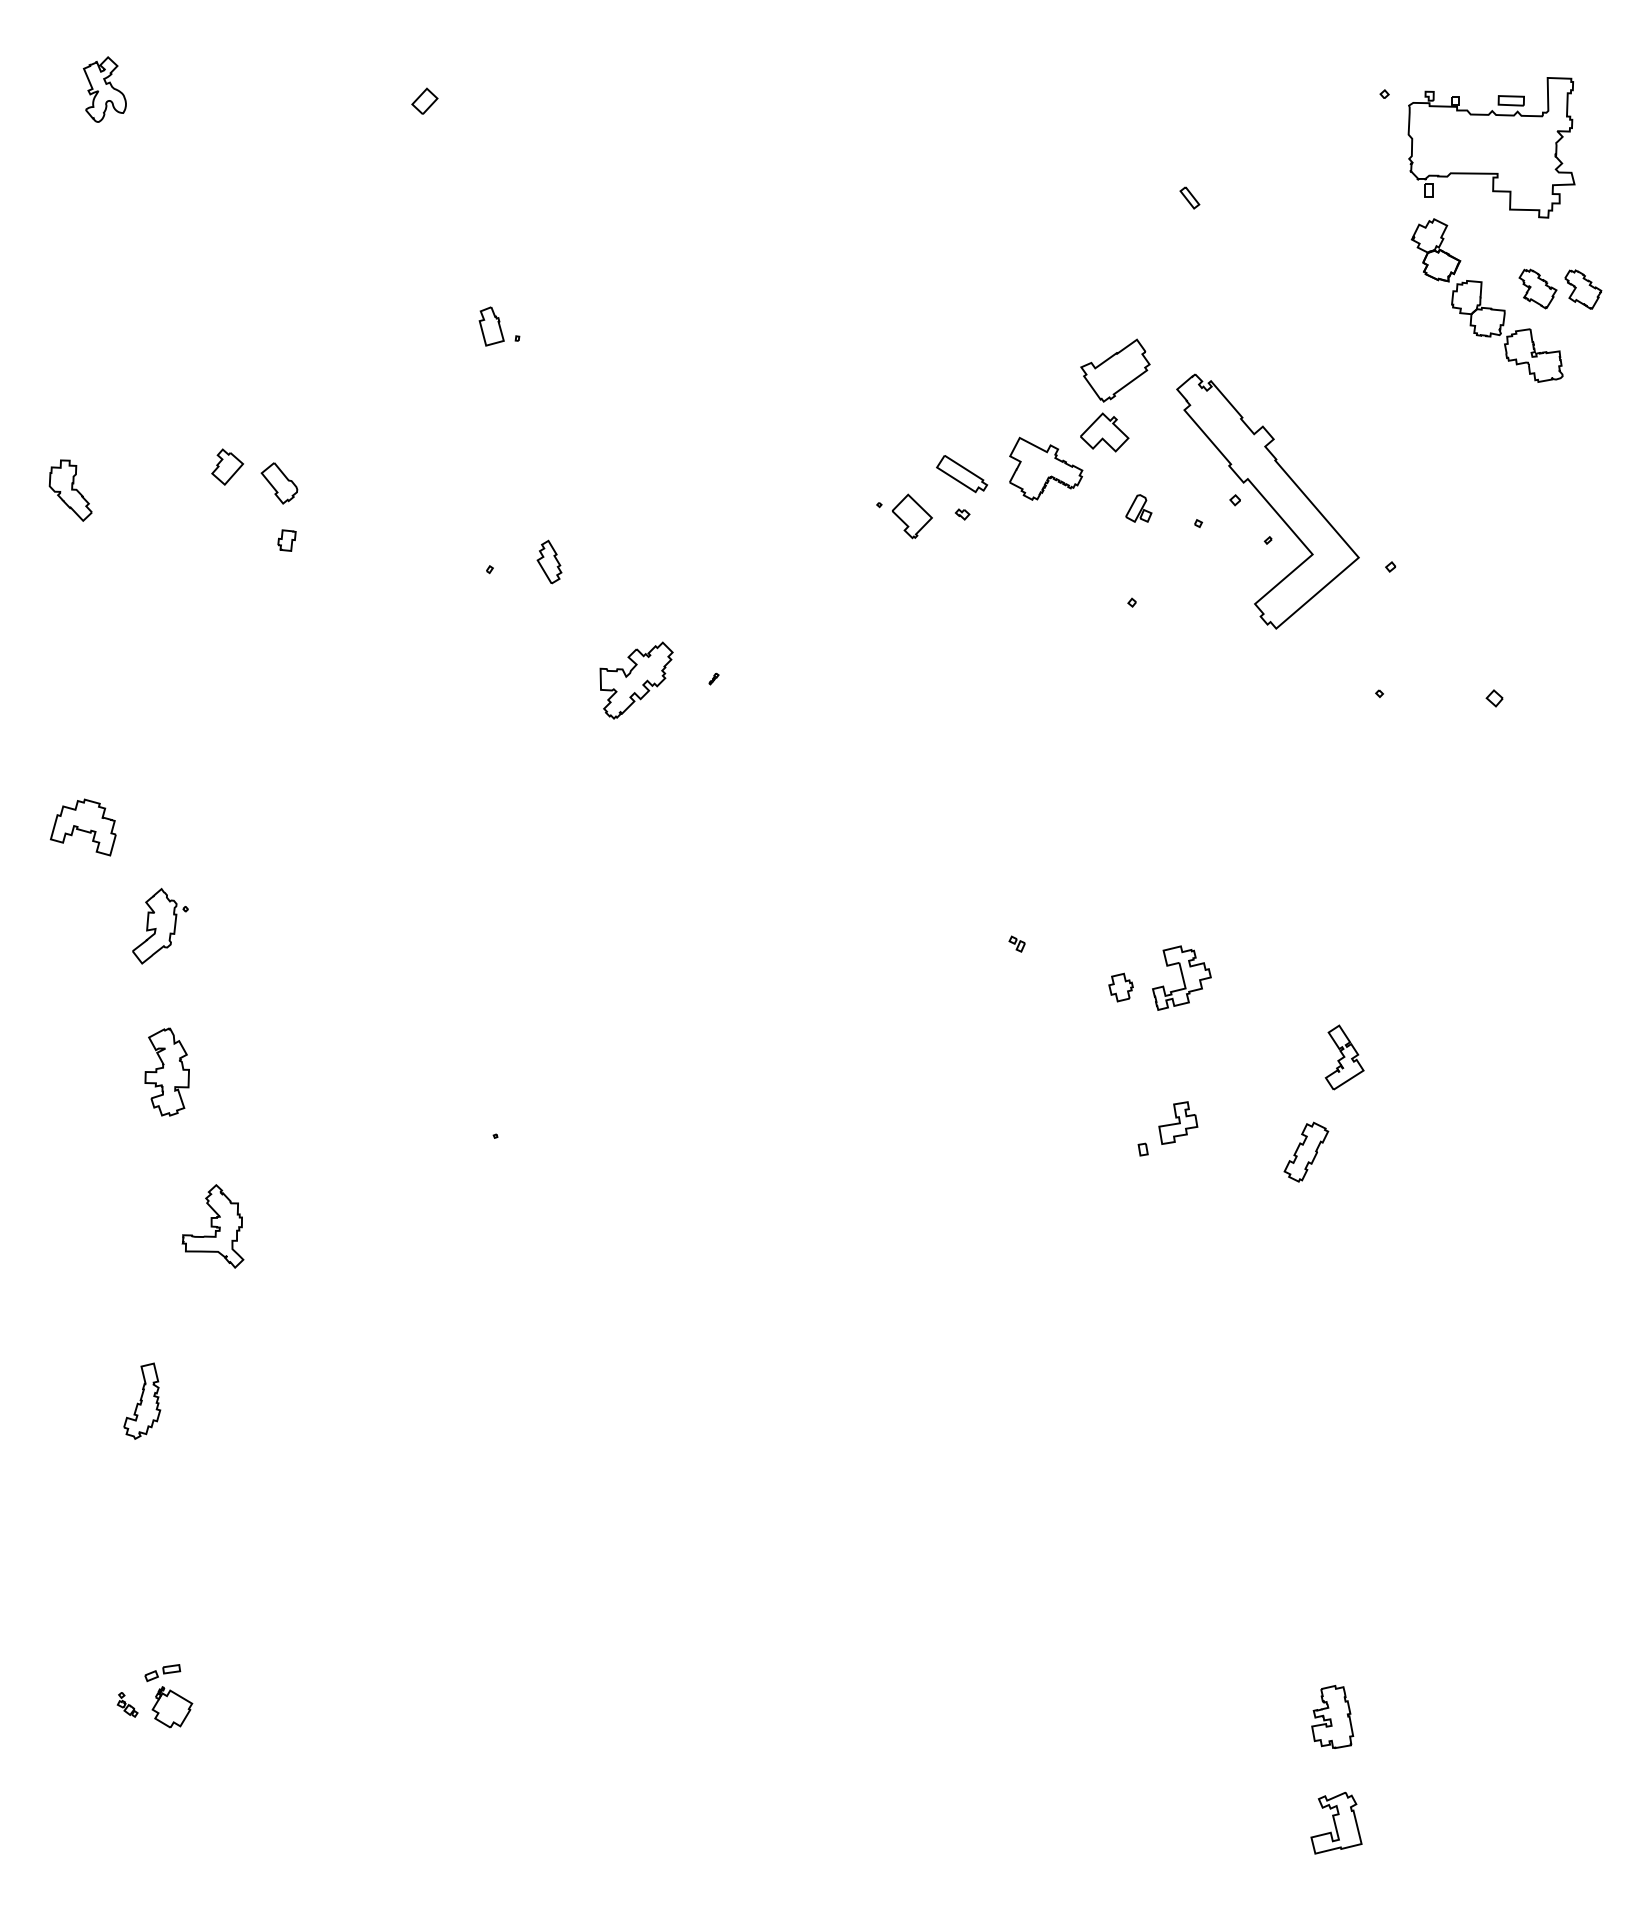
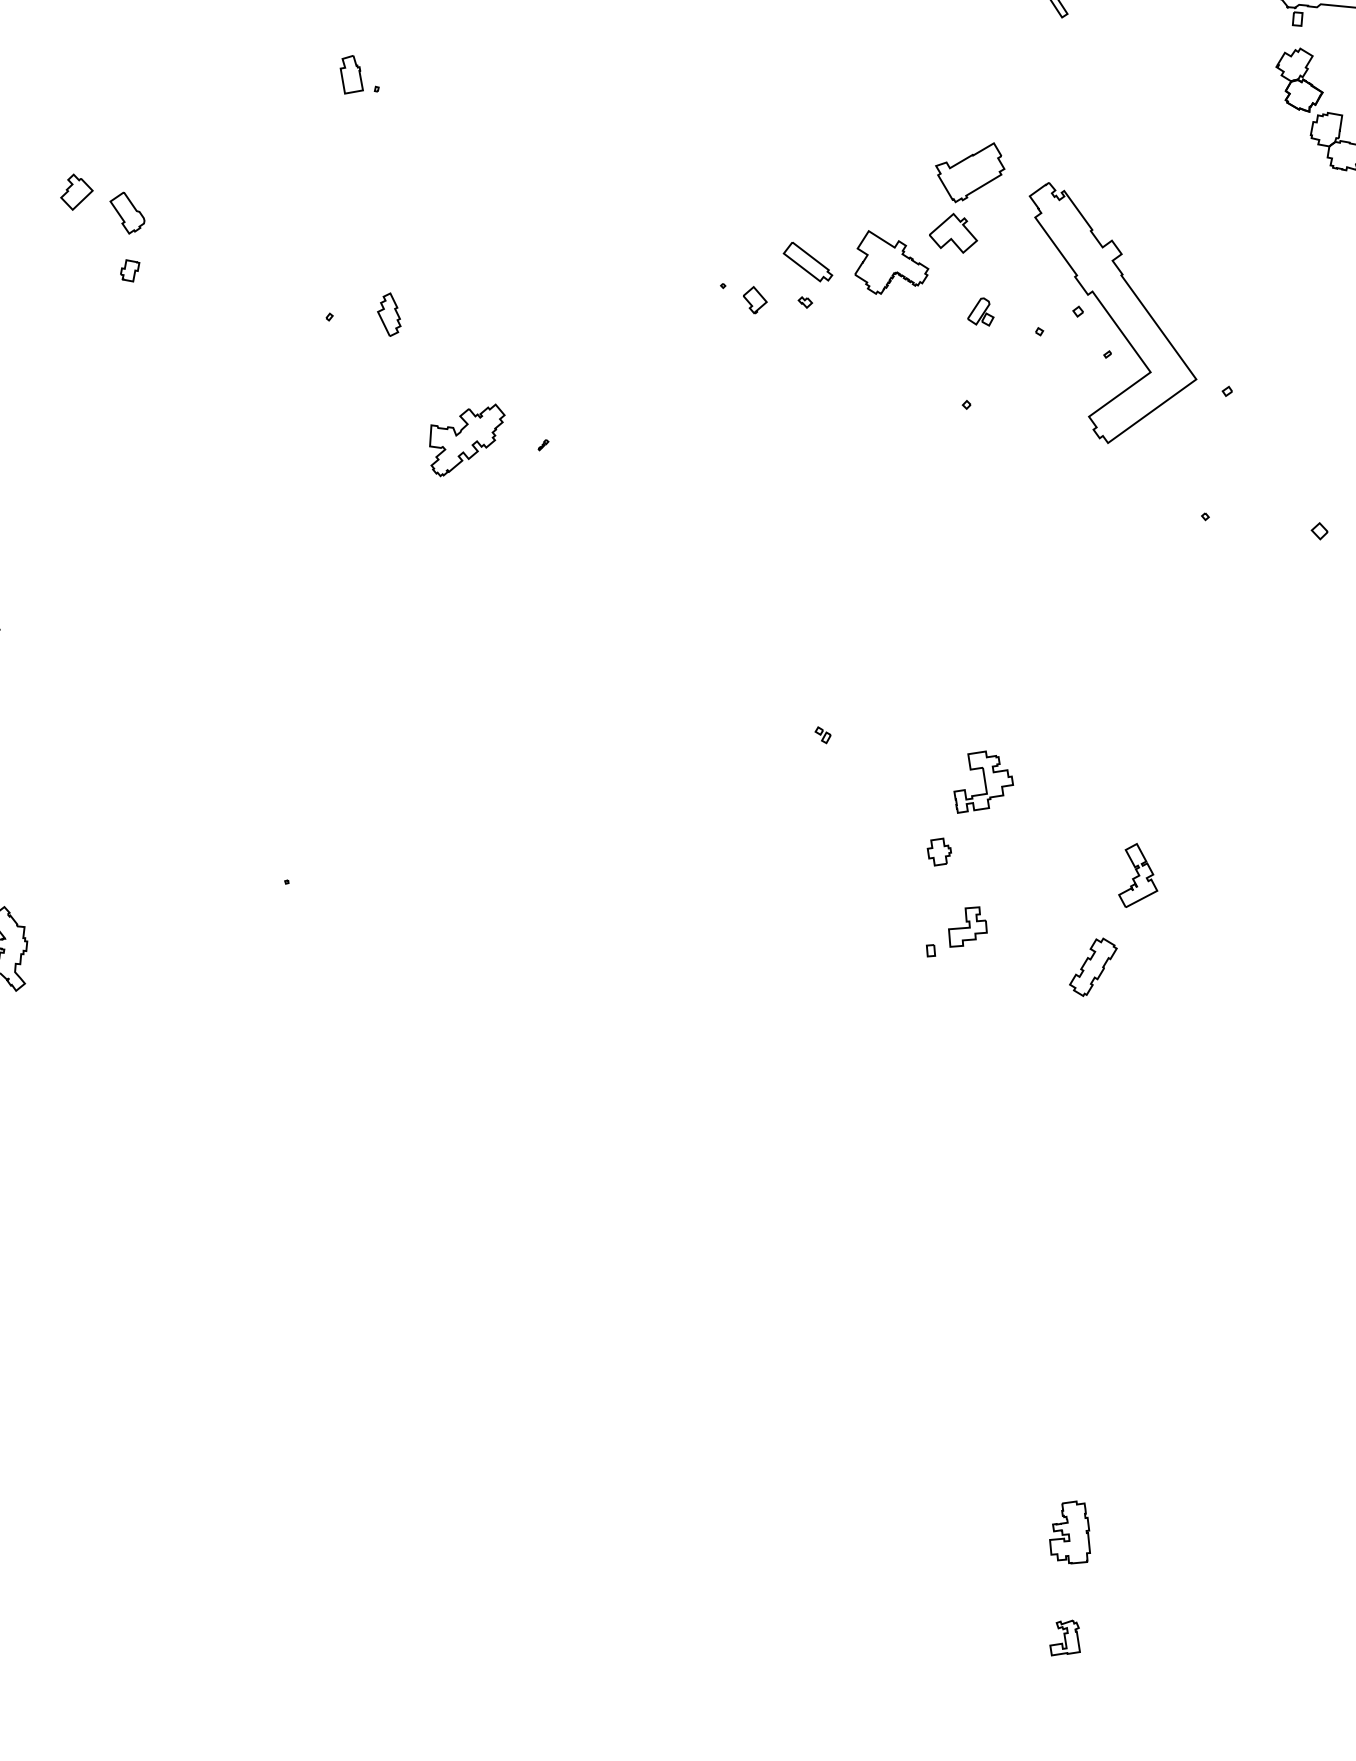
part: (912, 516) -> (755, 300), size x0.6
part: (1120, 987) -> (938, 851), moved
part: (1336, 1822) -> (1066, 1637), size x0.6

